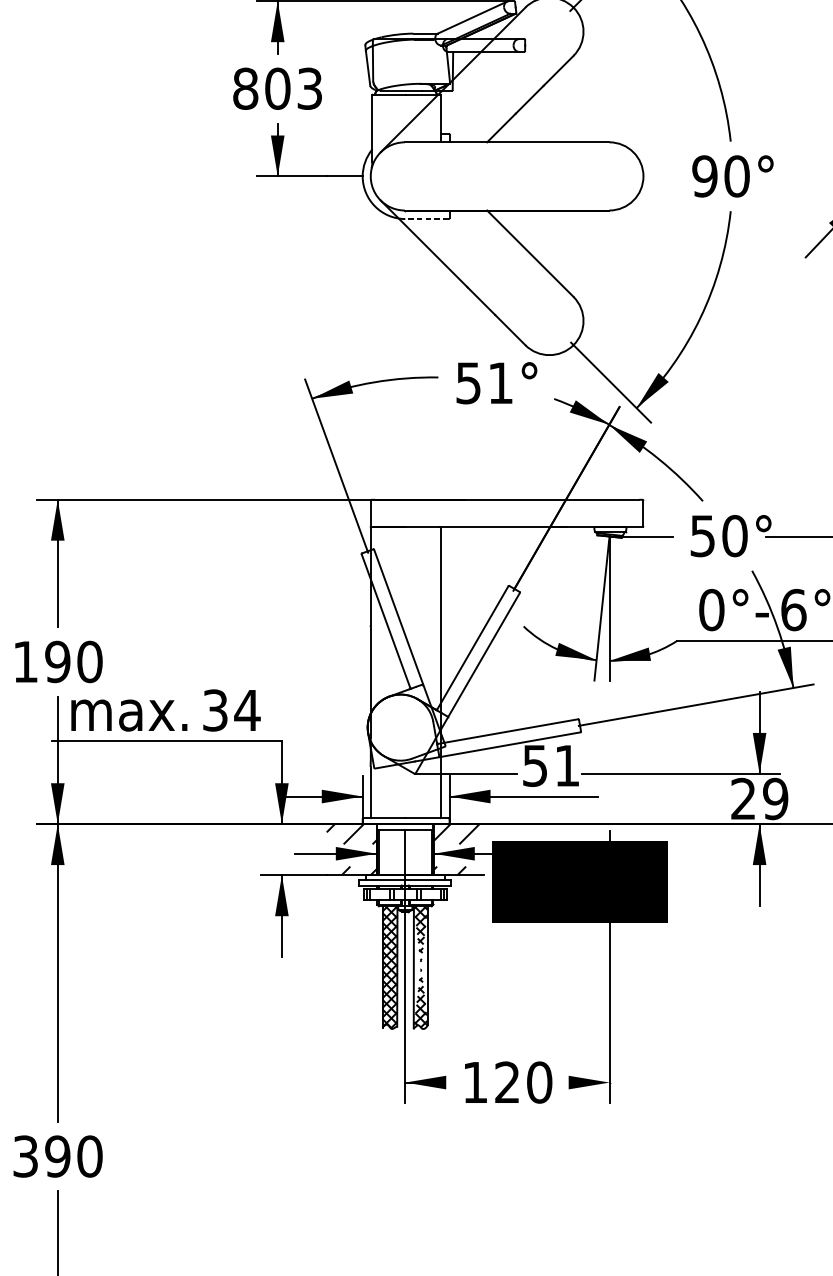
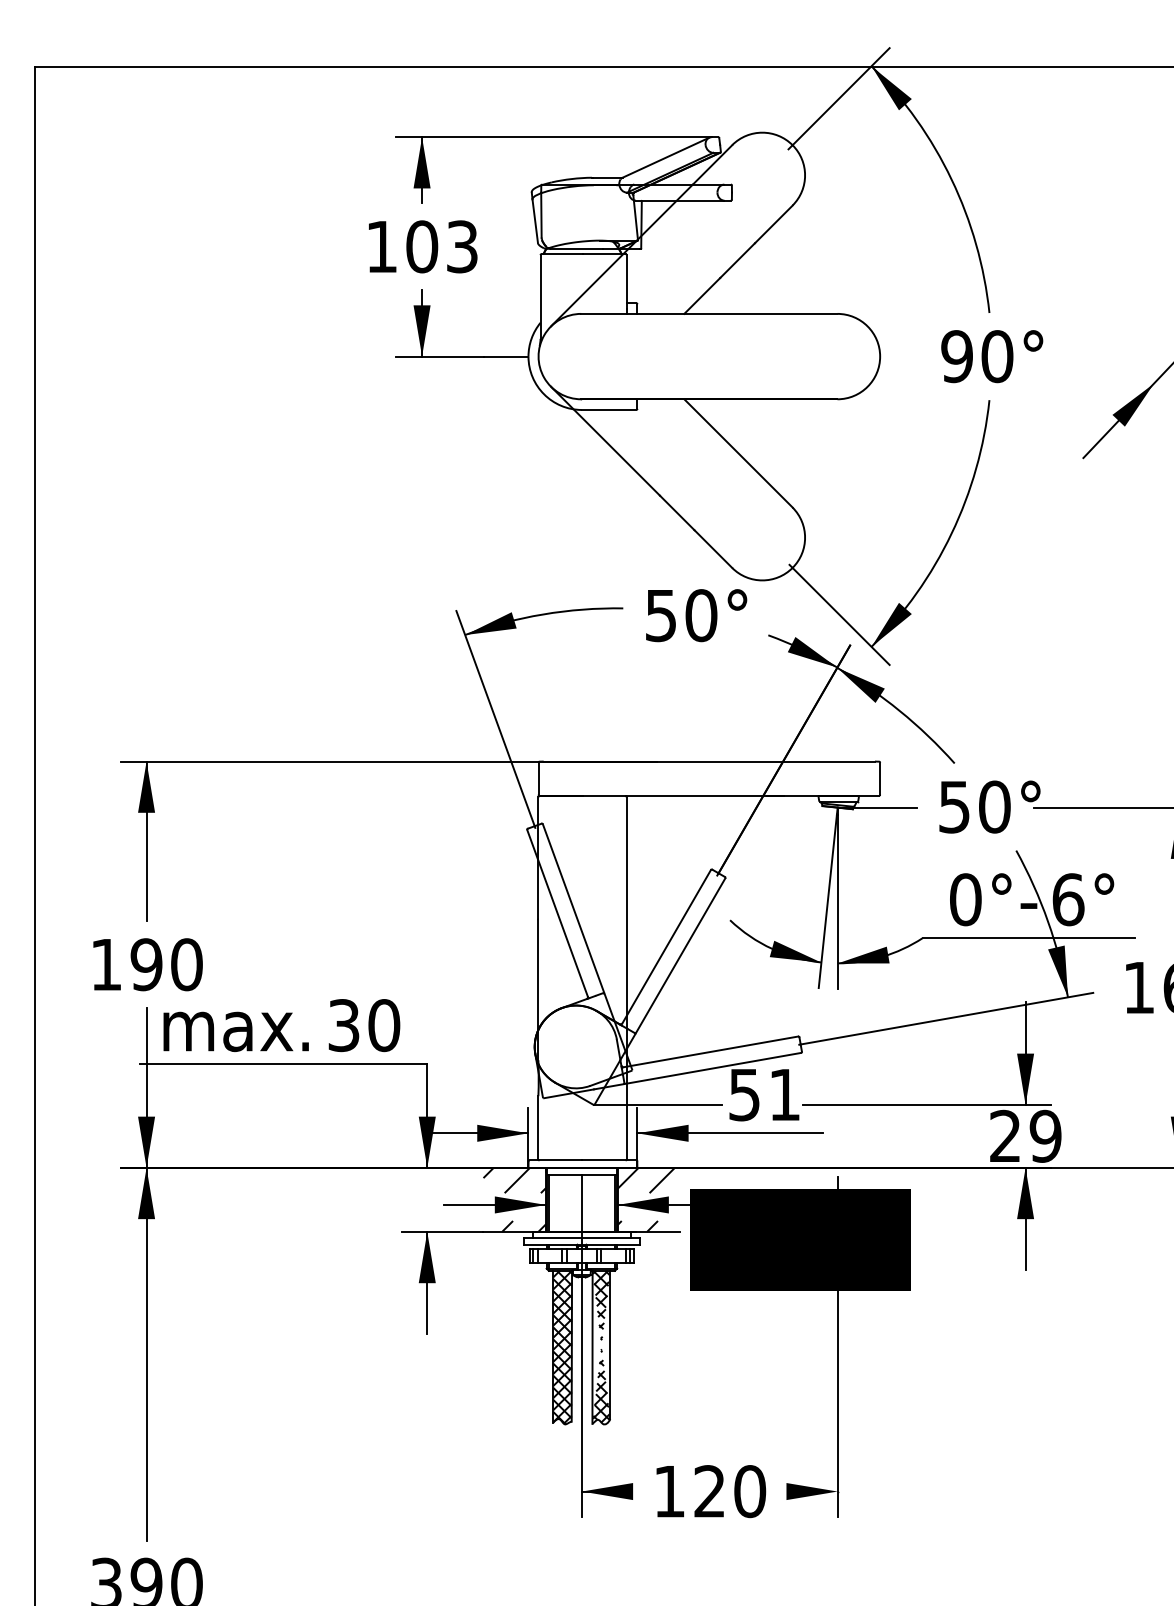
text: (245, 88) -> (381, 246), 803 -> 103
line: (426, 218) -> (608, 409), dashed -> solid
text: (500, 383) -> (701, 615), 51° -> 50°
text: (246, 710) -> (383, 1025), 34 -> 30

